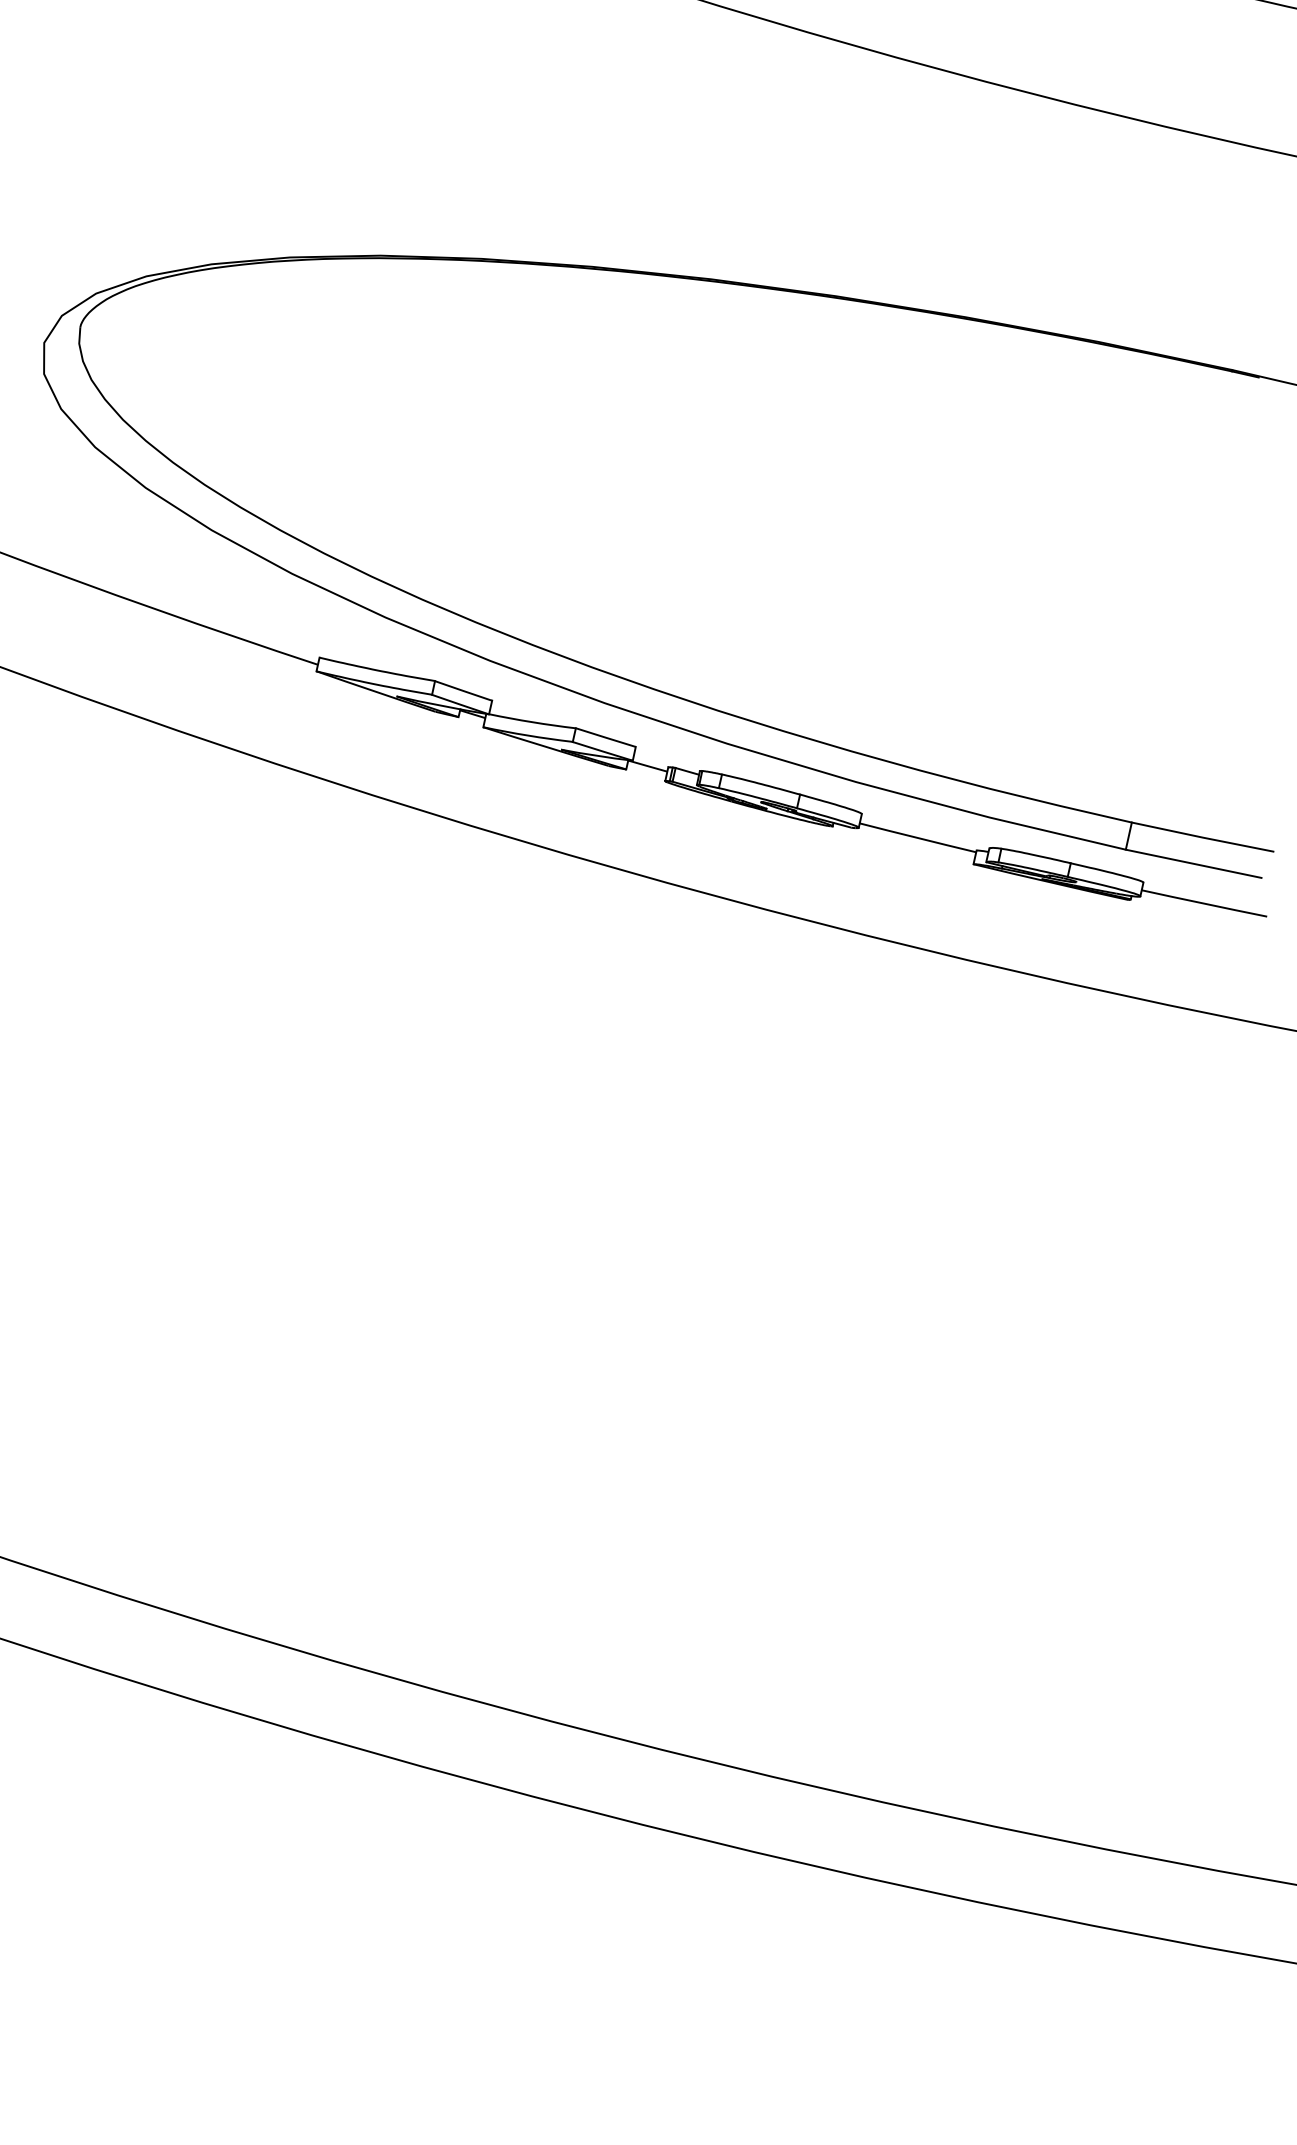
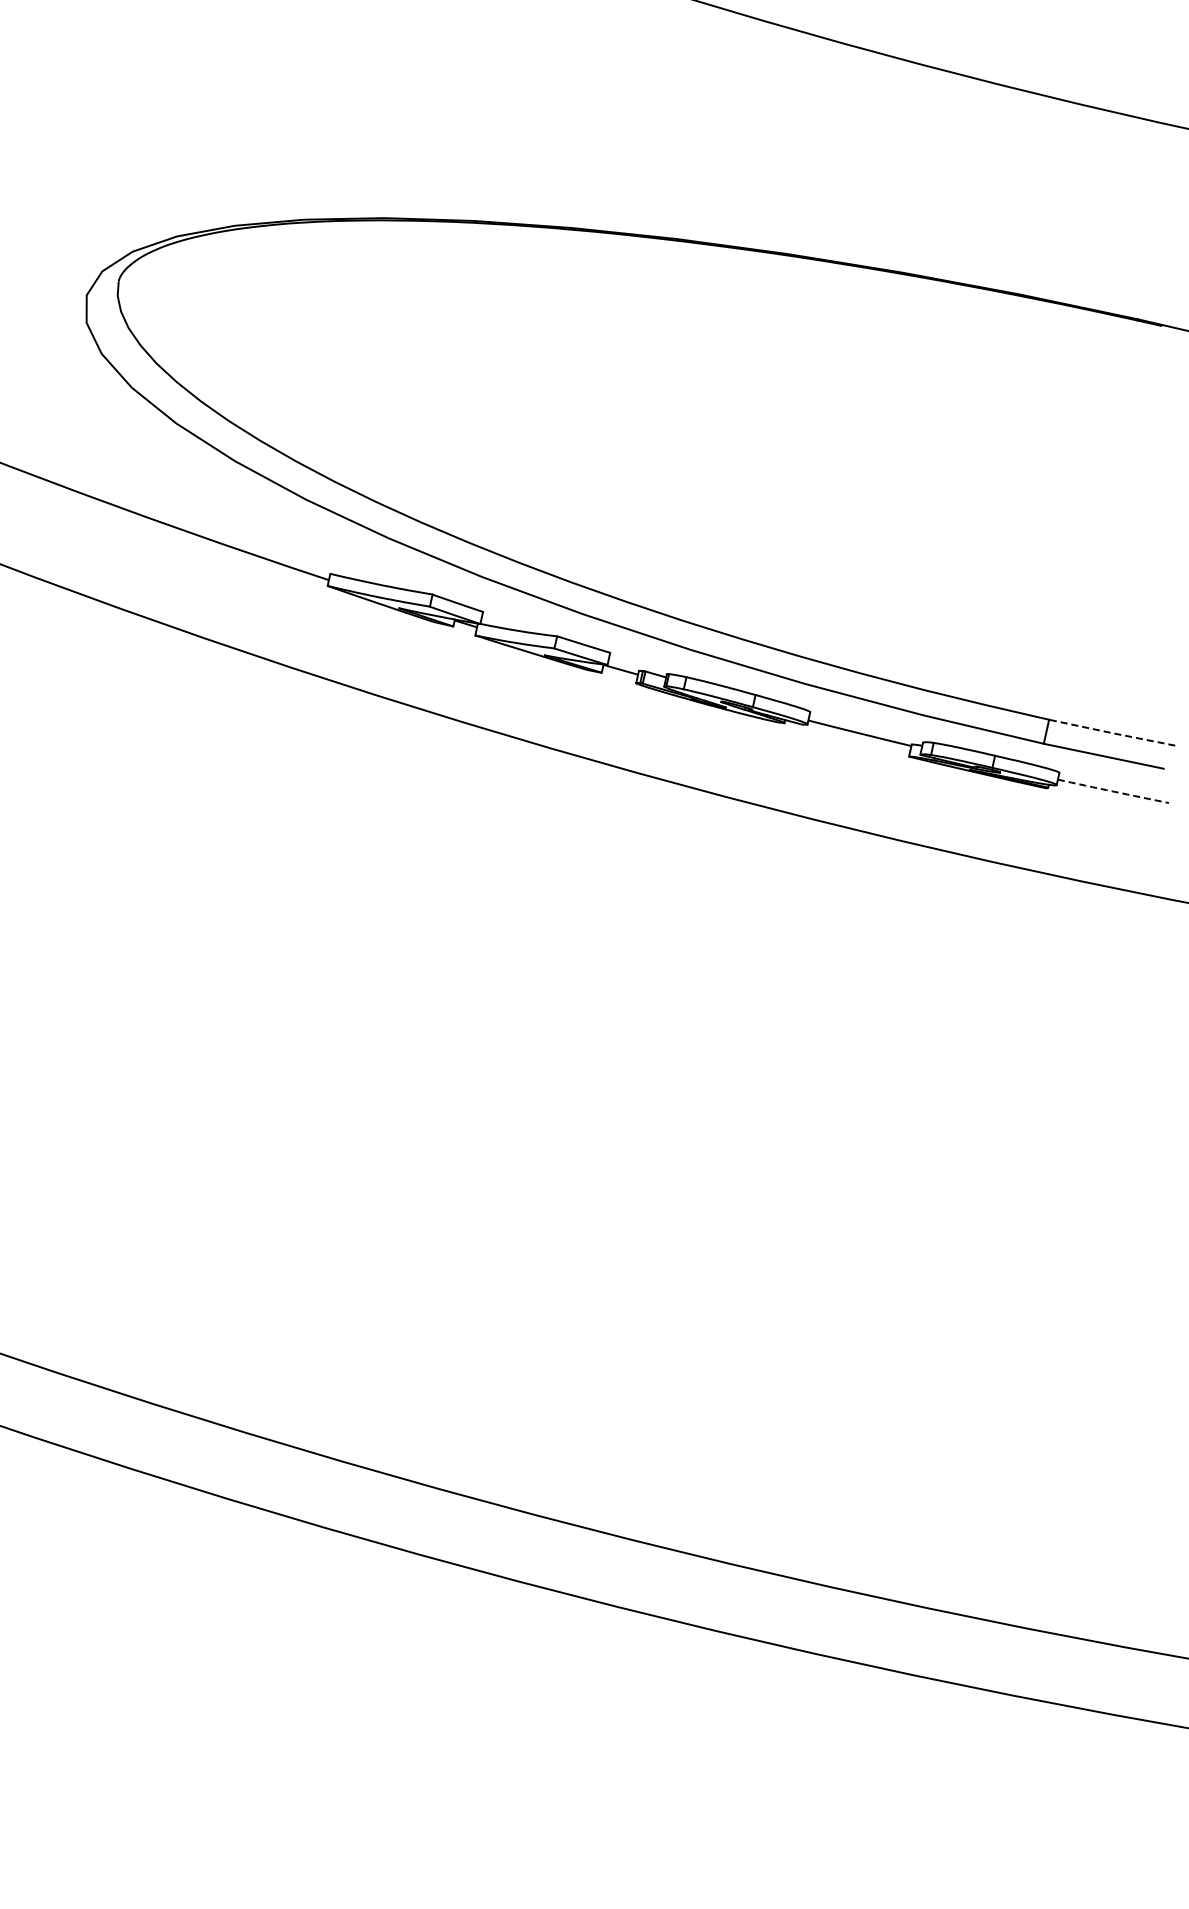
line: (1203, 838) -> (1112, 733), solid -> dashed
arc: (1204, 903) -> (1113, 791), solid -> dashed

